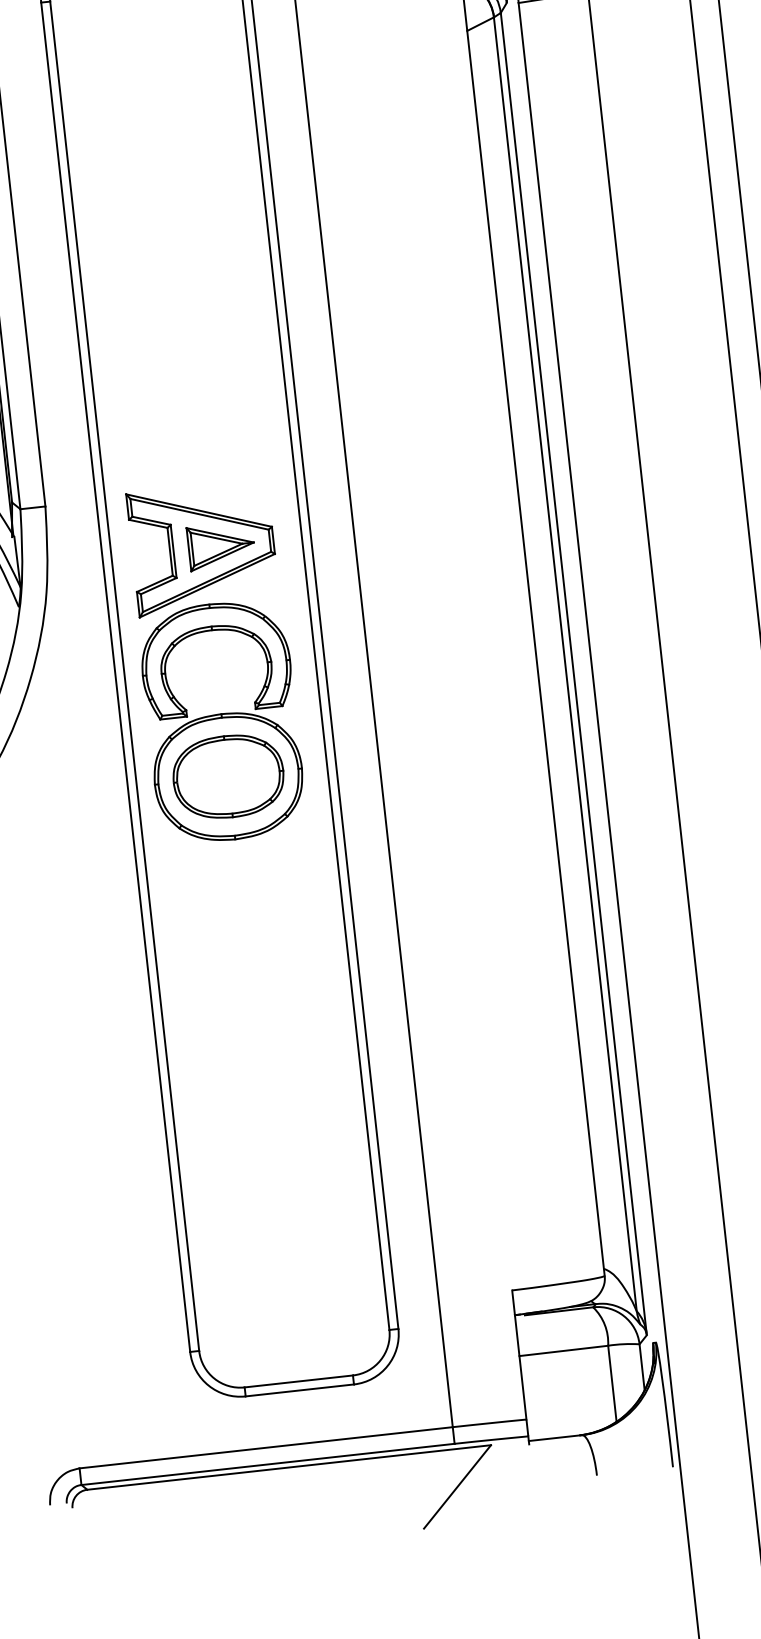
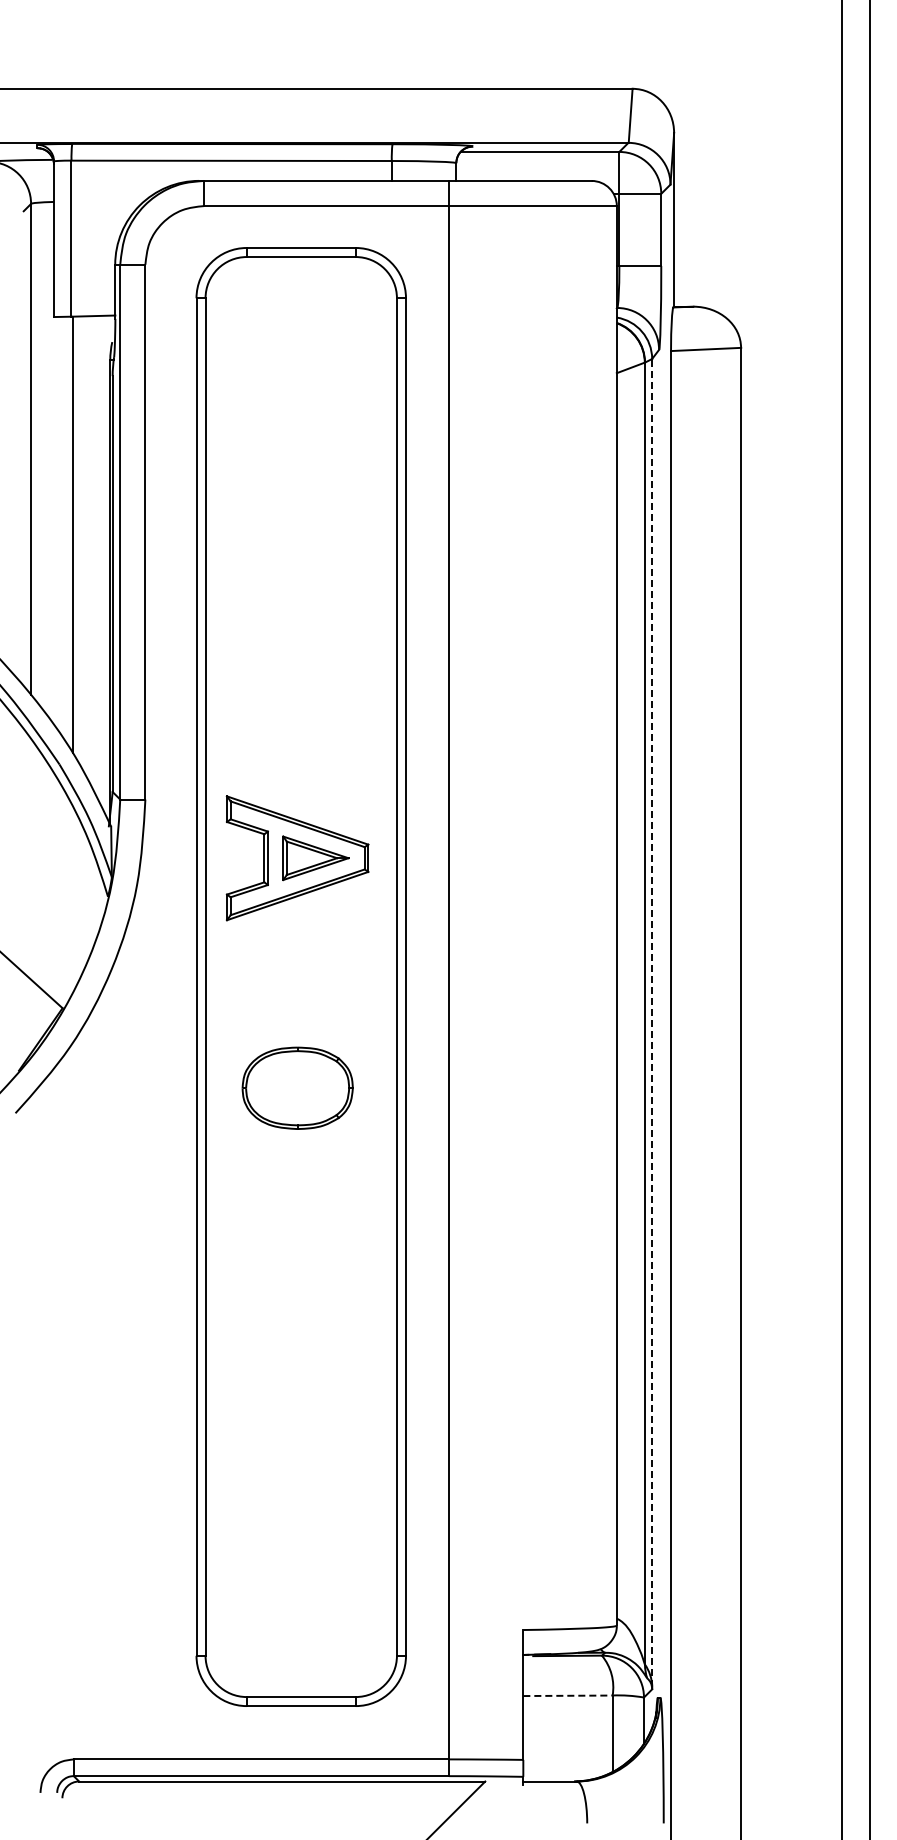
line: (573, 672) -> (652, 1022), solid -> dashed
part: (222, 722) -> (297, 1033), removed
line: (563, 1350) -> (567, 1695), solid -> dashed

